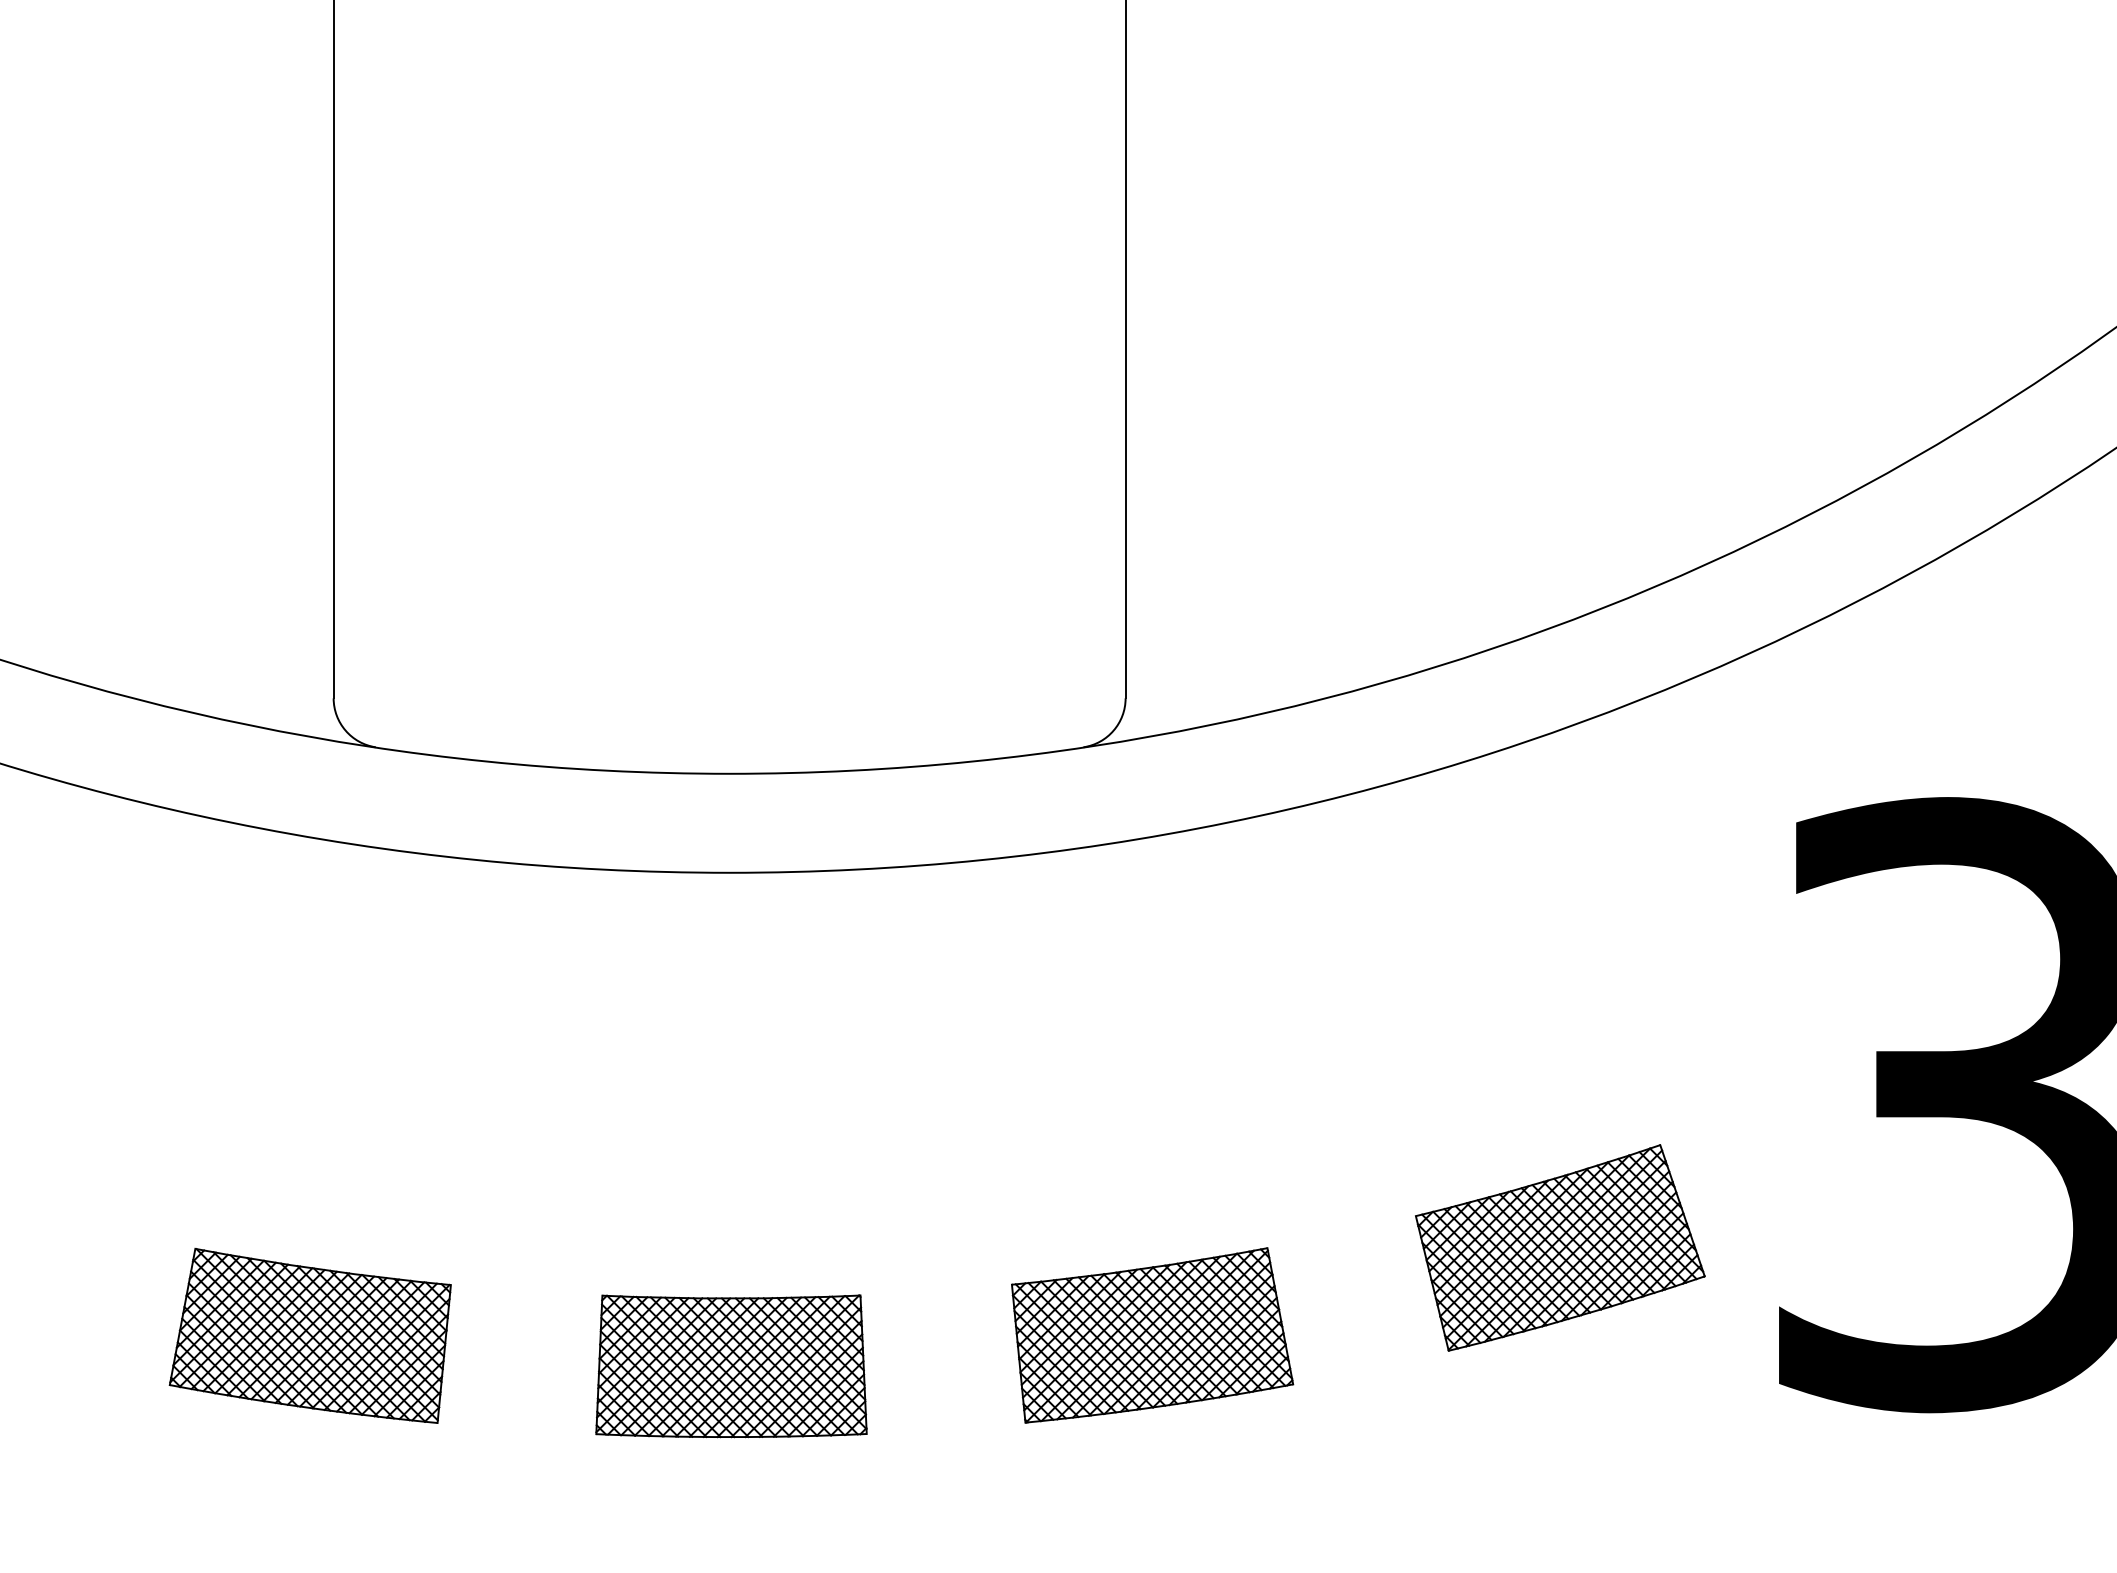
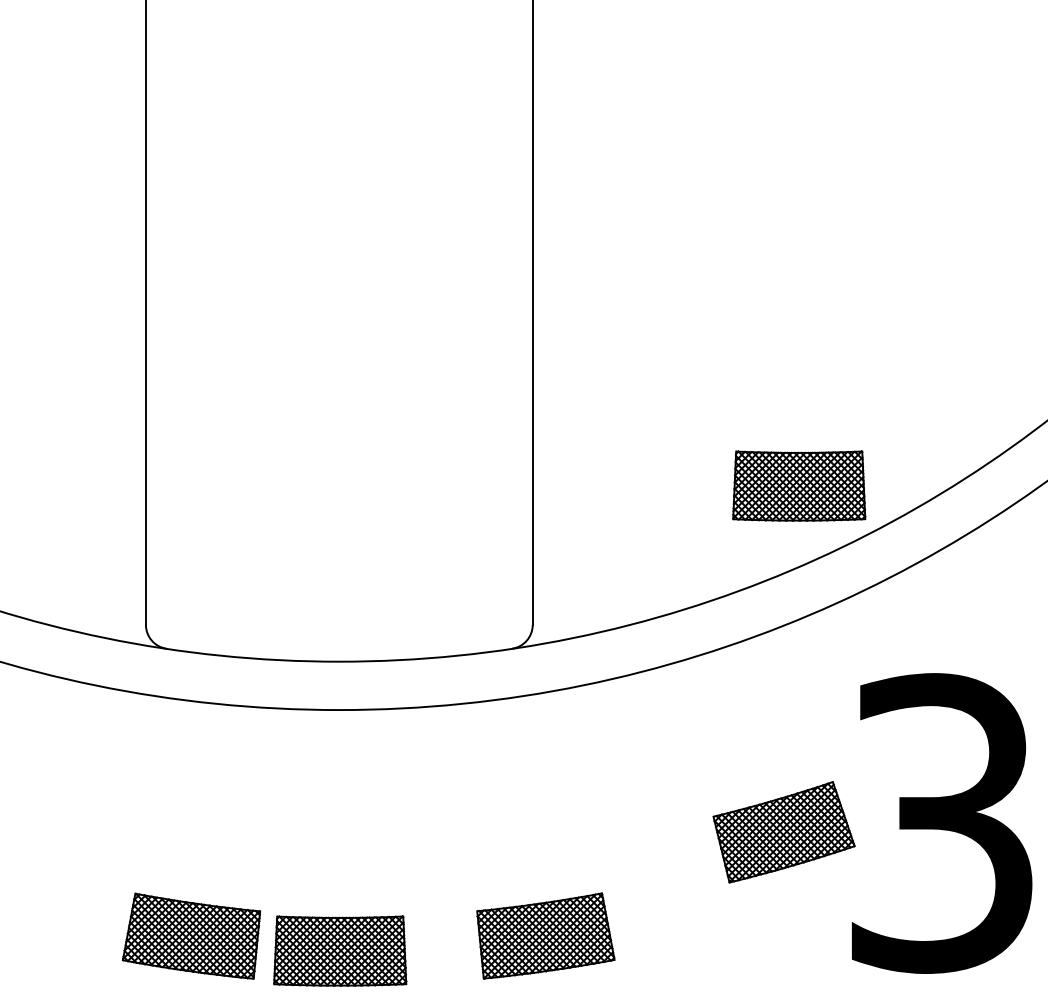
part: (1671, 413) -> (799, 485), added
part: (1559, 1248) -> (783, 832), moved
part: (310, 1334) -> (191, 935), moved

